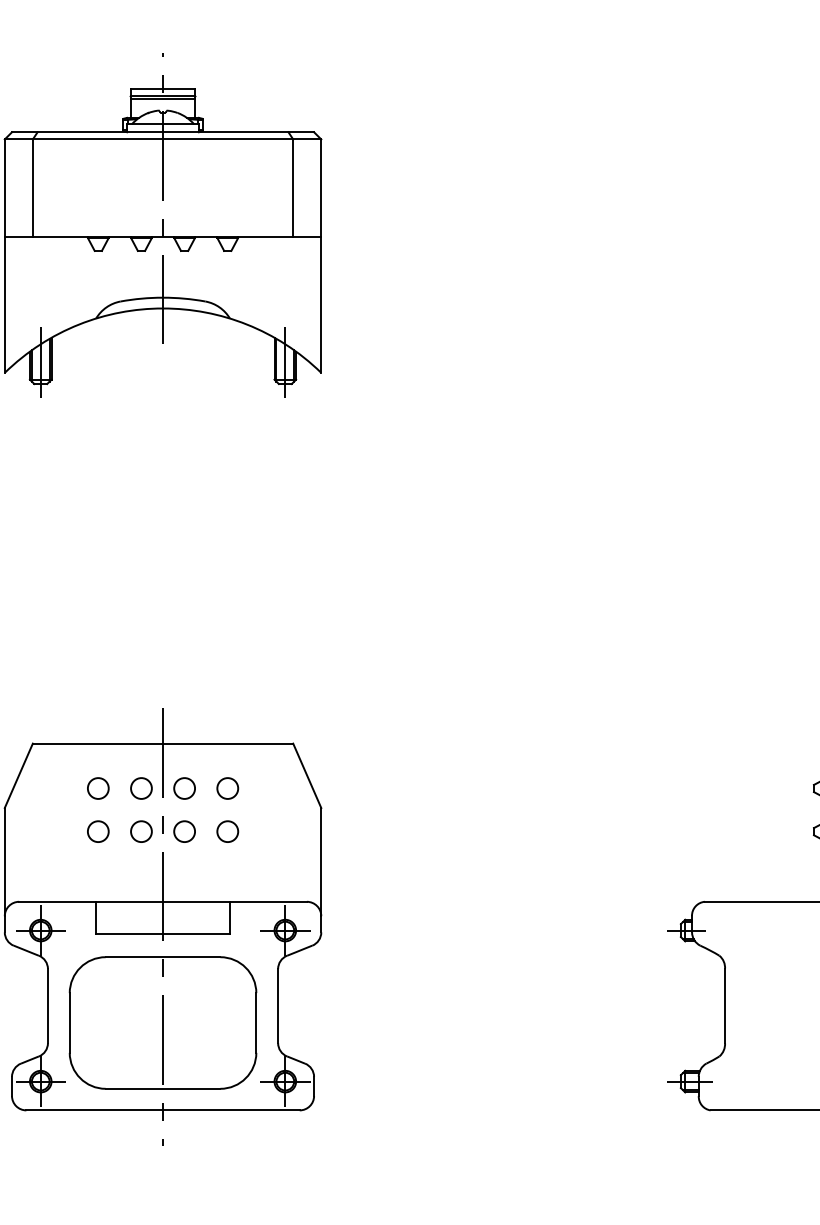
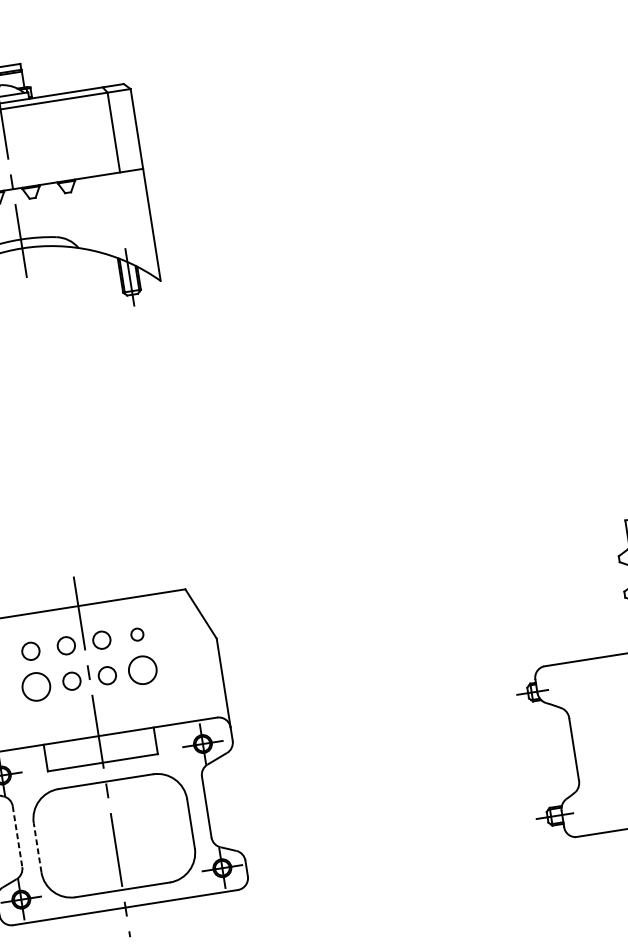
circle: (227, 788) -> (137, 634), size x0.7
circle: (98, 831) -> (36, 686), size x1.6
circle: (227, 831) -> (142, 670), size x1.6
line: (47, 1006) -> (17, 837), solid -> dashed
line: (69, 1023) -> (37, 848), solid -> dashed

